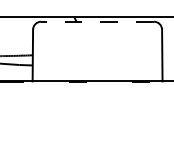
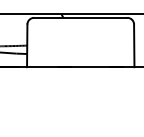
line: (97, 21) -> (80, 17), dashed -> solid

